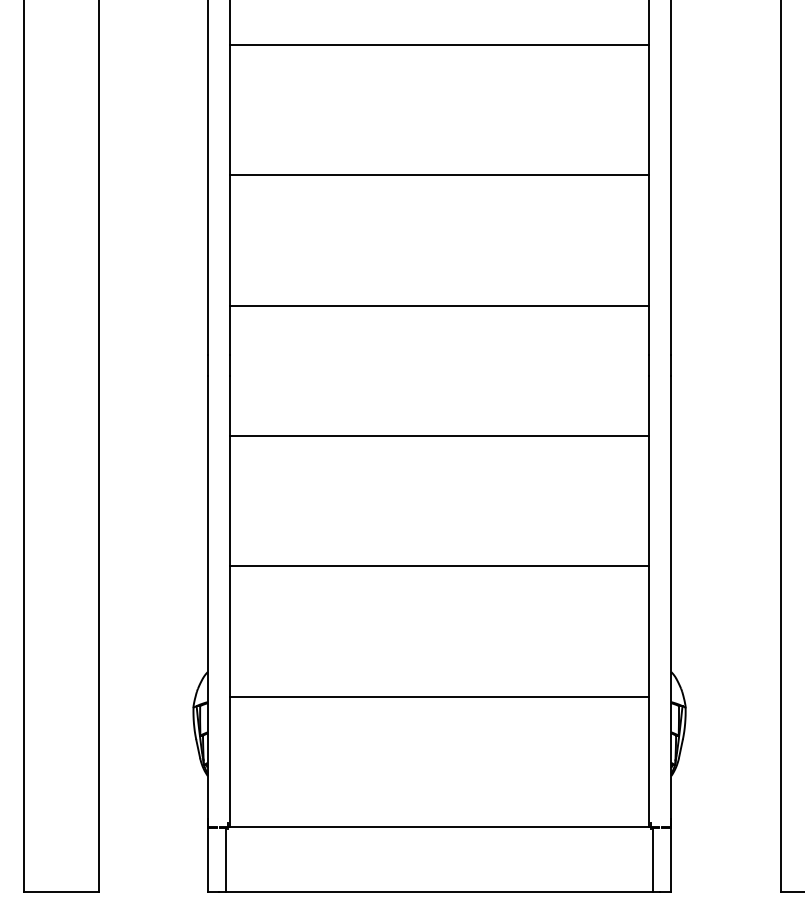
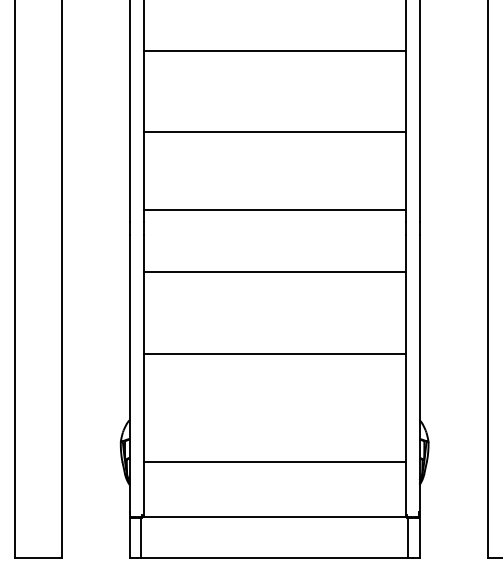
line: (439, 44) -> (274, 50), moved
line: (439, 175) -> (274, 132), moved
line: (439, 306) -> (274, 210), moved
line: (439, 696) -> (274, 461), moved

